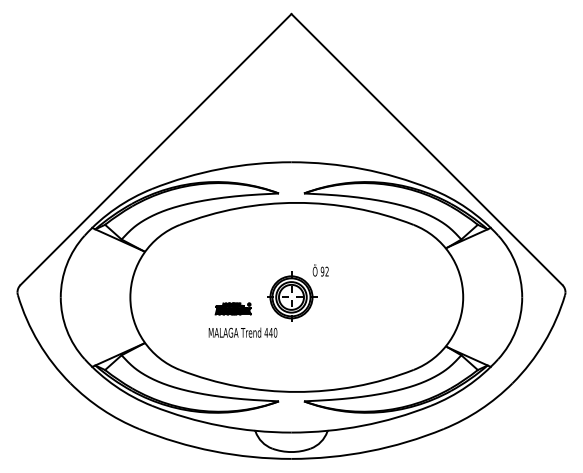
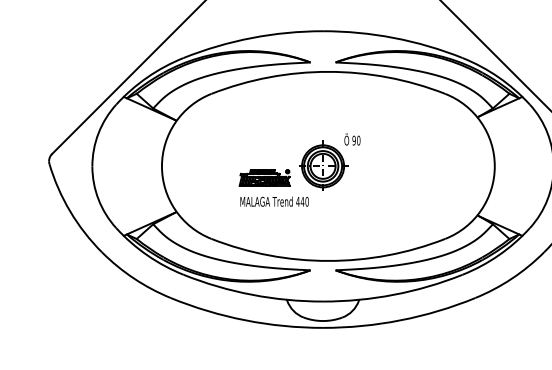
text: (326, 271) -> (358, 140), 92 -> 90
part: (233, 308) -> (265, 177), size x1.43

